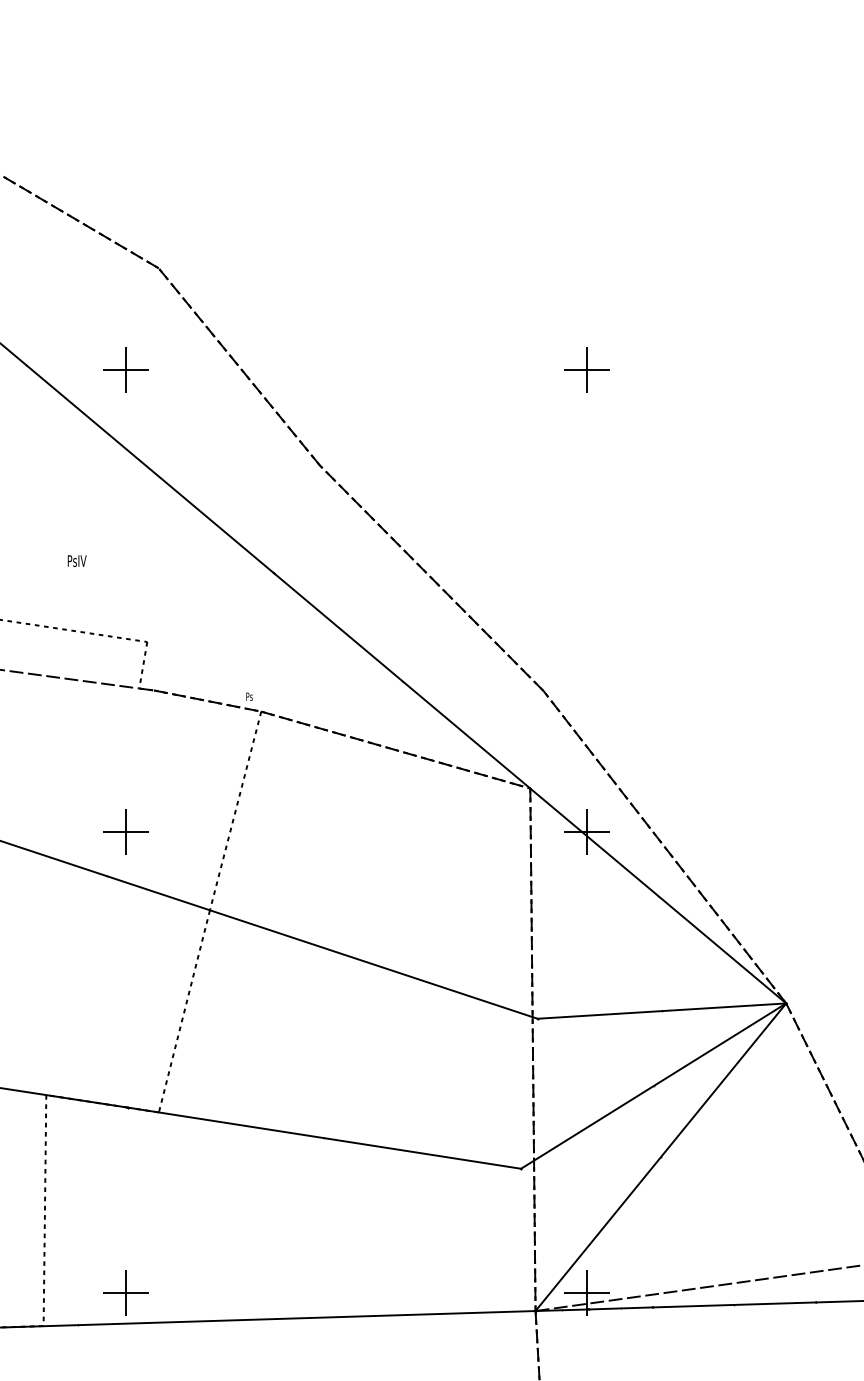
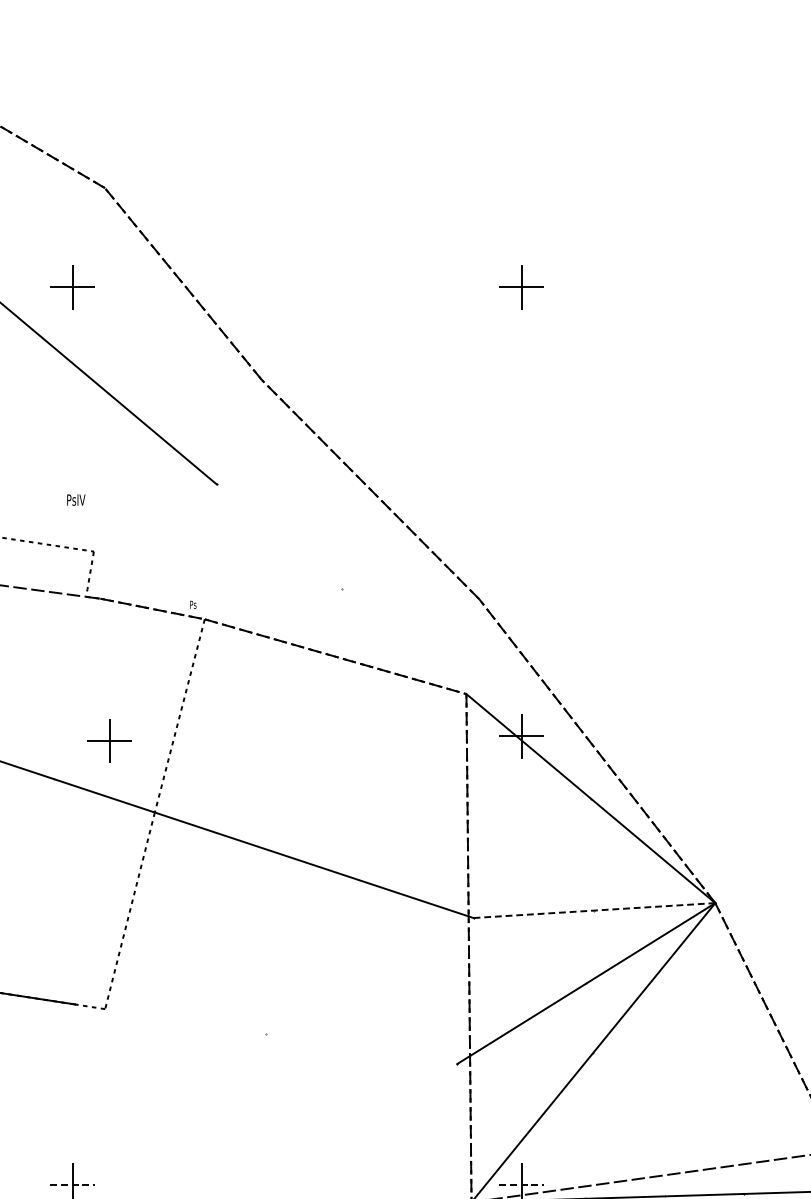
text: (76, 560) -> (75, 499), moved
line: (401, 680) -> (341, 589), removed
part: (125, 831) -> (109, 740), moved
line: (661, 1011) -> (594, 910), solid -> dashed
line: (324, 1137) -> (266, 1033), removed
line: (126, 1293) -> (73, 1185), solid -> dashed
line: (587, 1293) -> (522, 1185), solid -> dashed

